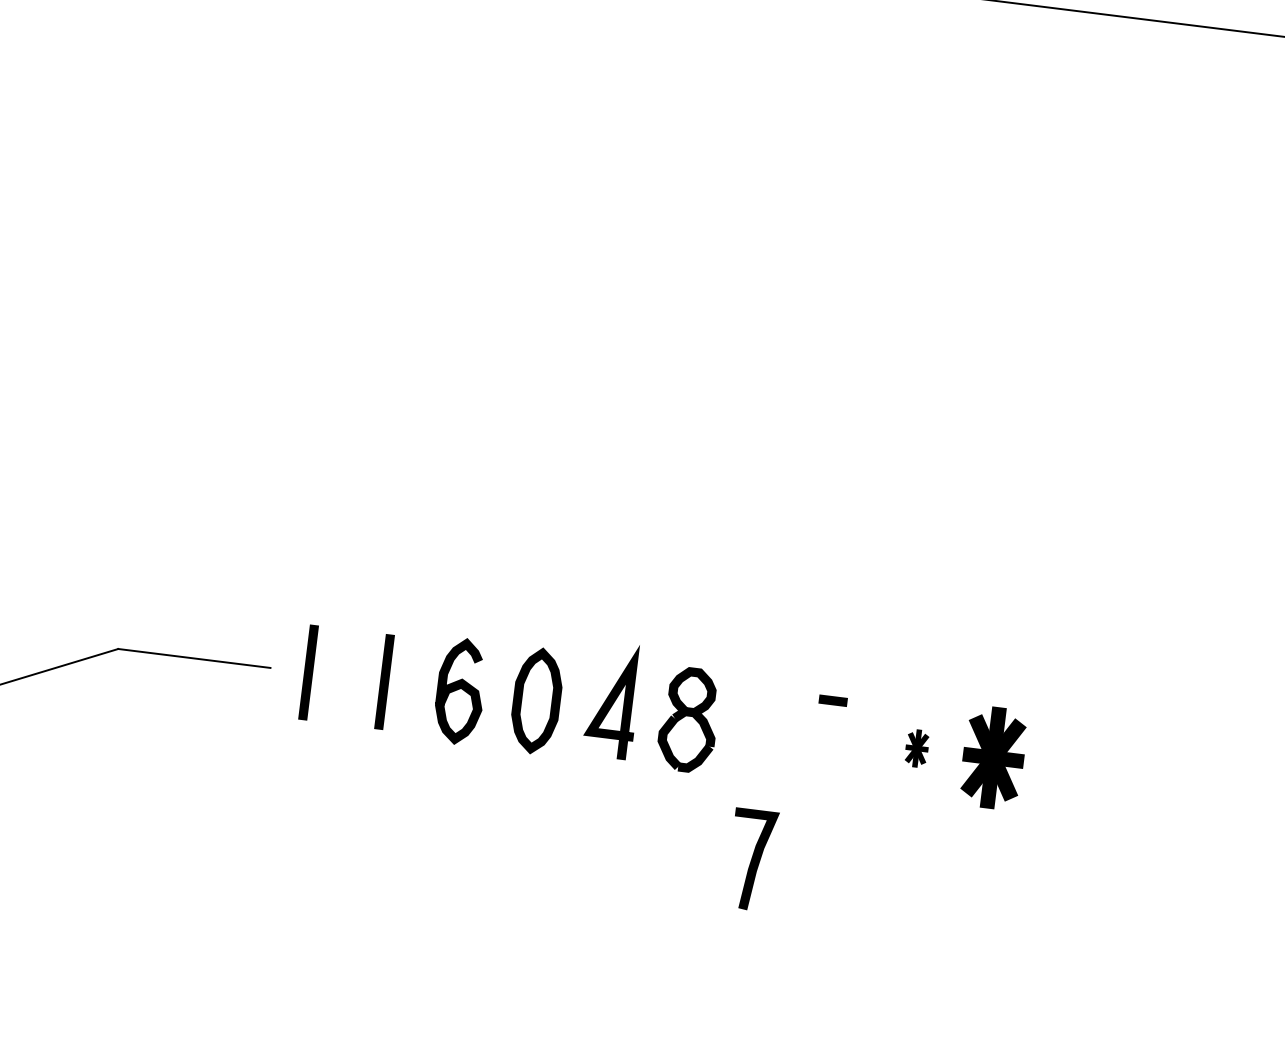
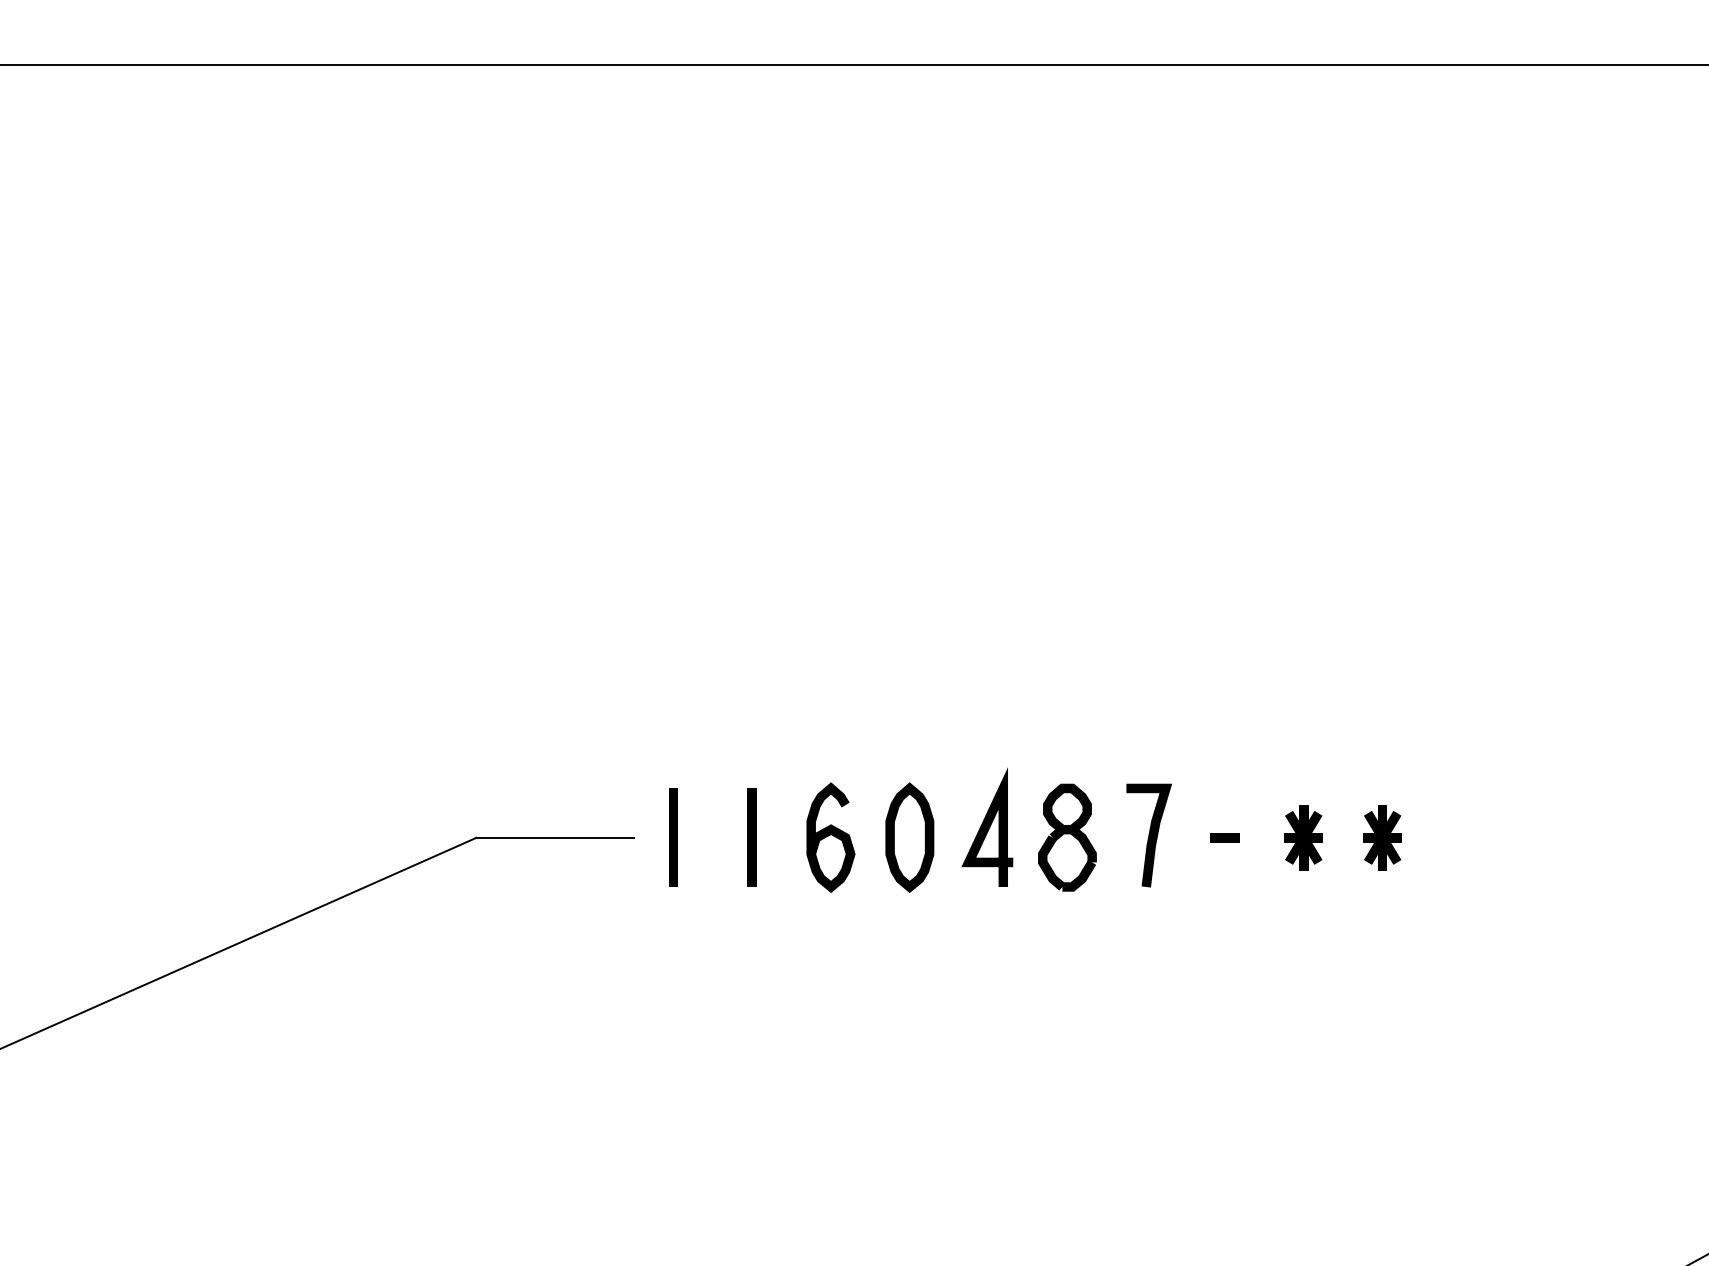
line: (832, 700) -> (1224, 837), moved
part: (916, 748) -> (1303, 837), size x1.67
part: (993, 757) -> (1382, 837), size x0.62
curve: (751, 859) -> (1148, 835), moved

